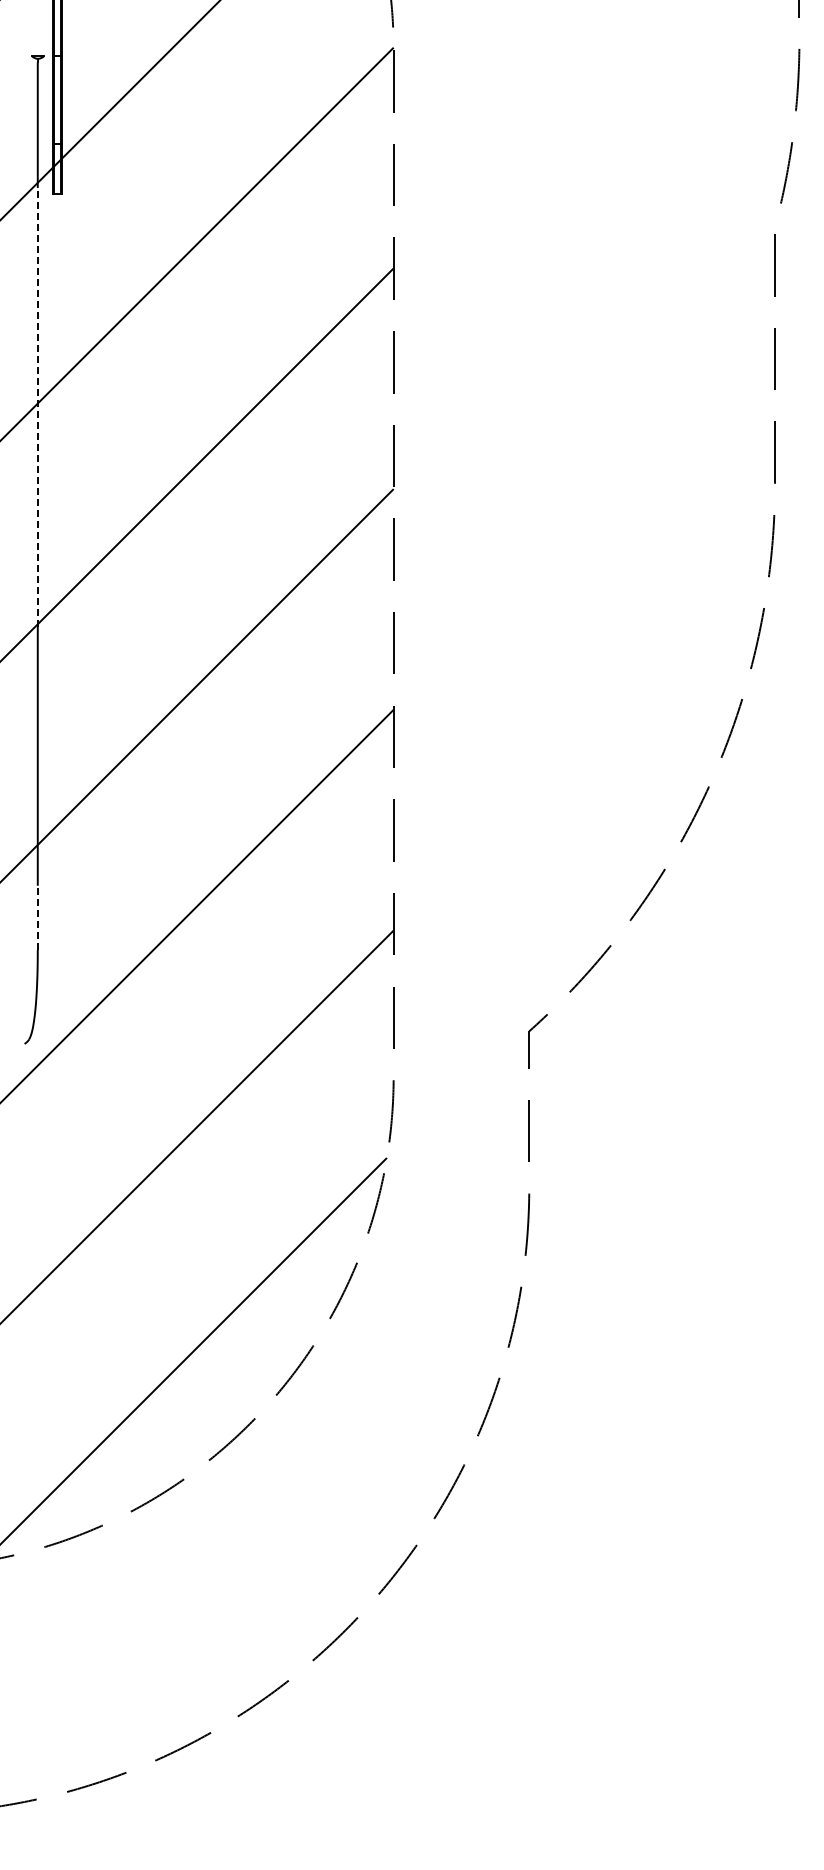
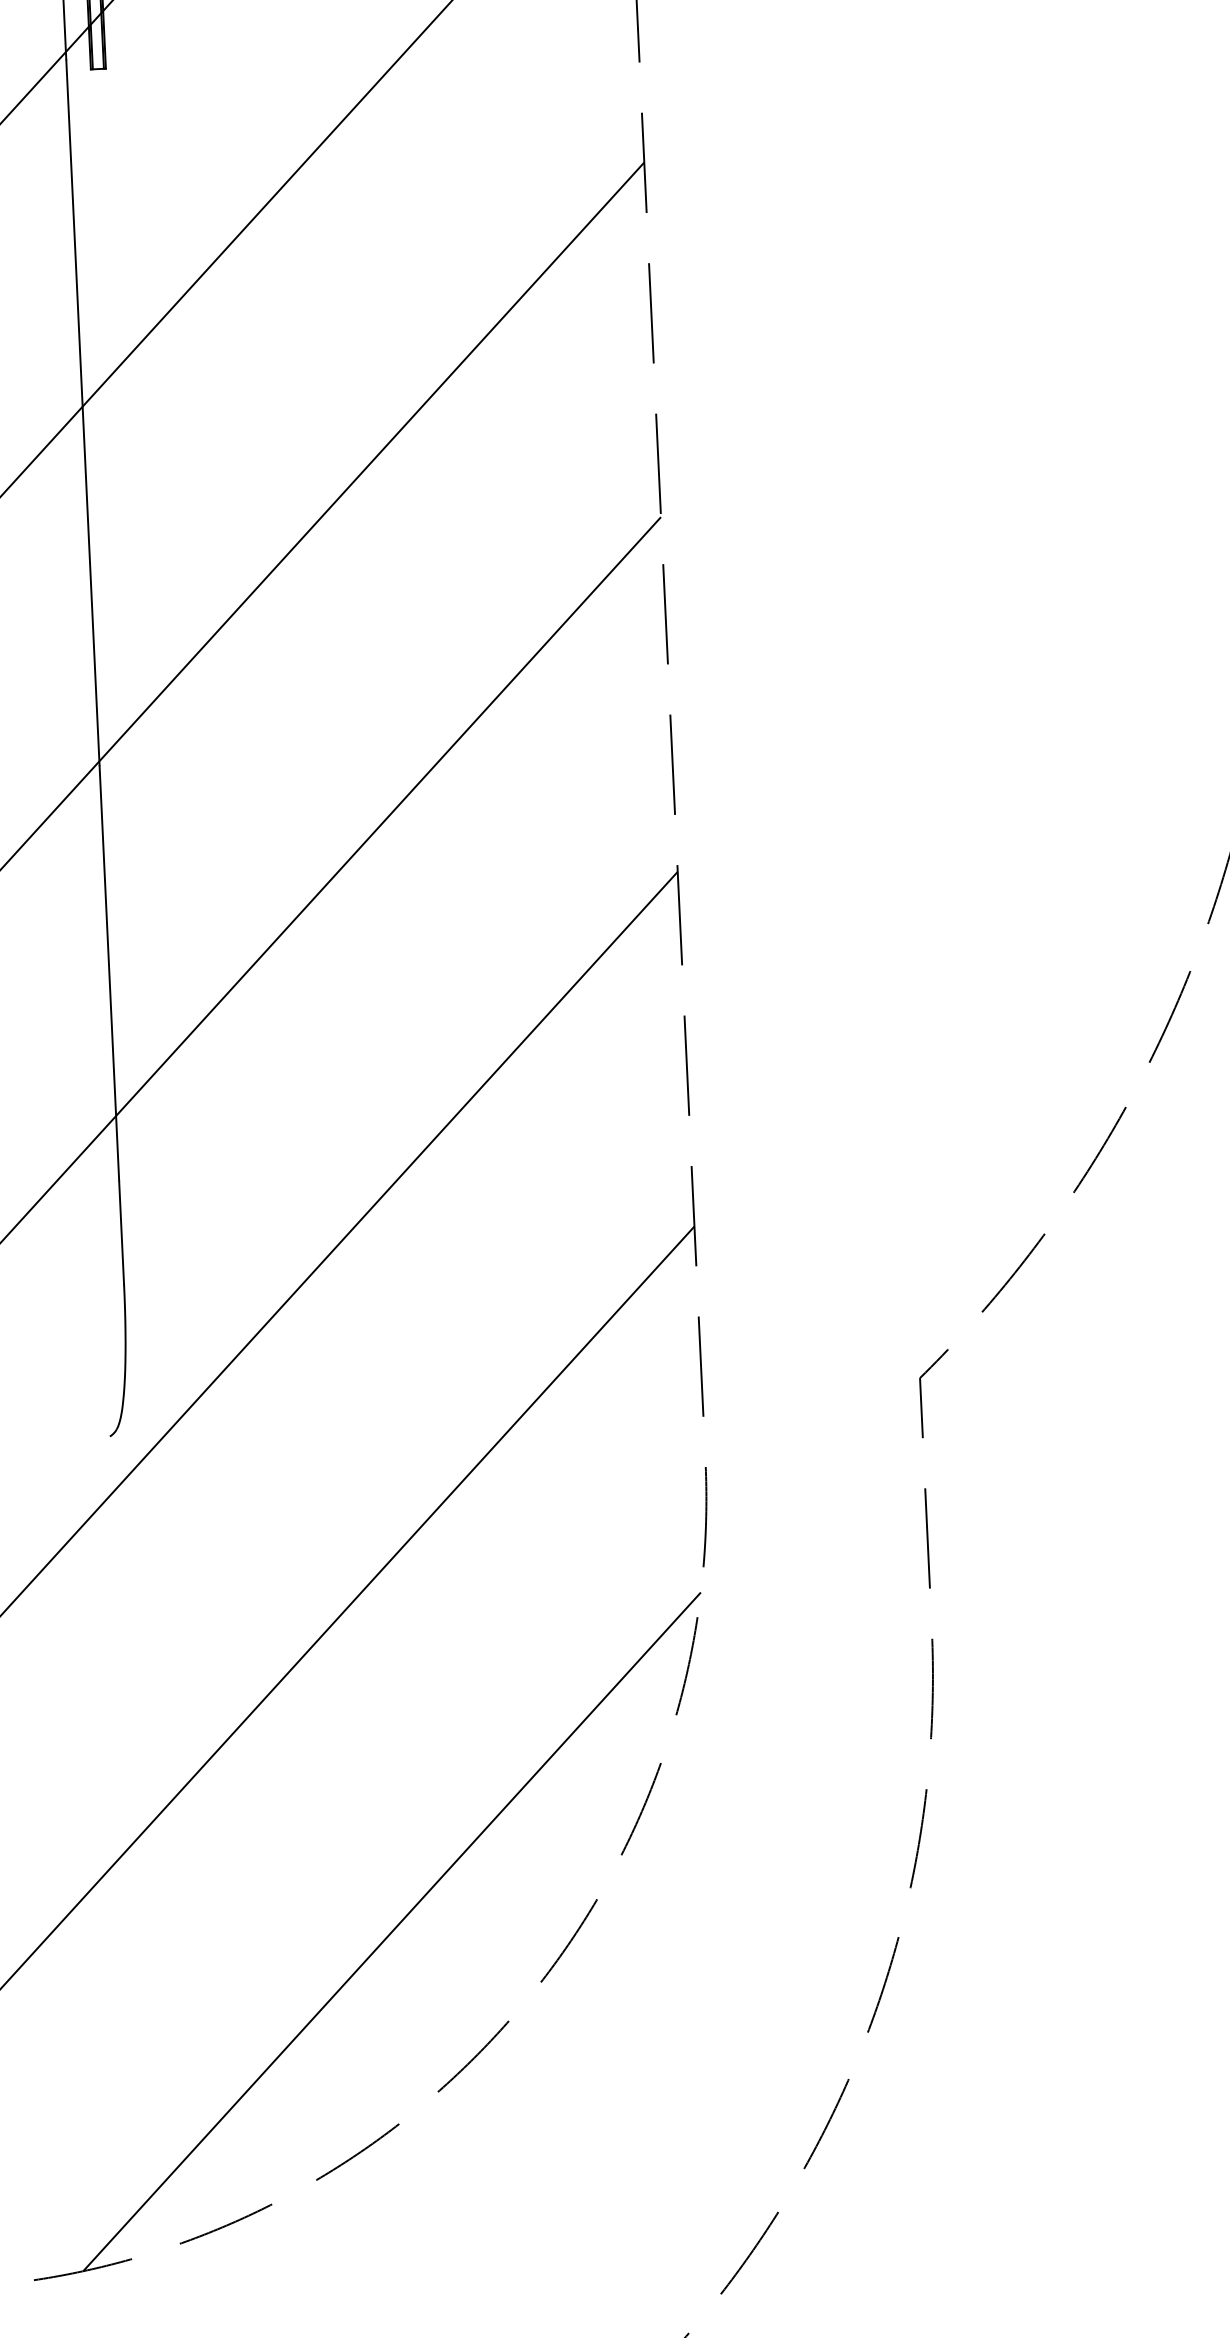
line: (37, 406) -> (82, 411), dashed -> solid
line: (37, 917) -> (121, 1232), dashed -> solid

